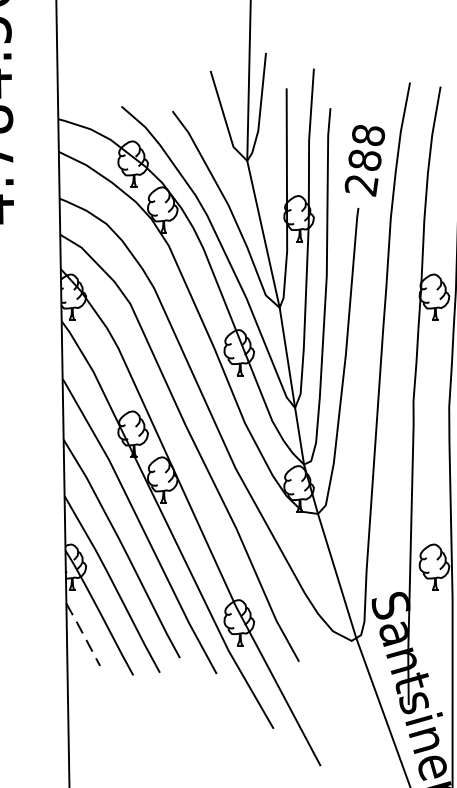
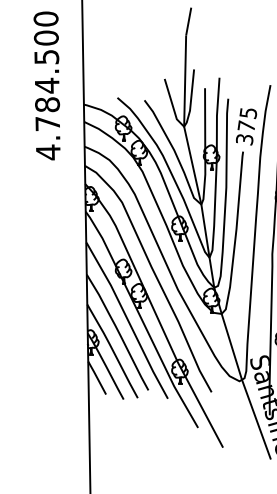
text: (364, 160) -> (246, 126), 288 -> 375
line: (83, 633) -> (97, 377), dashed -> solid

